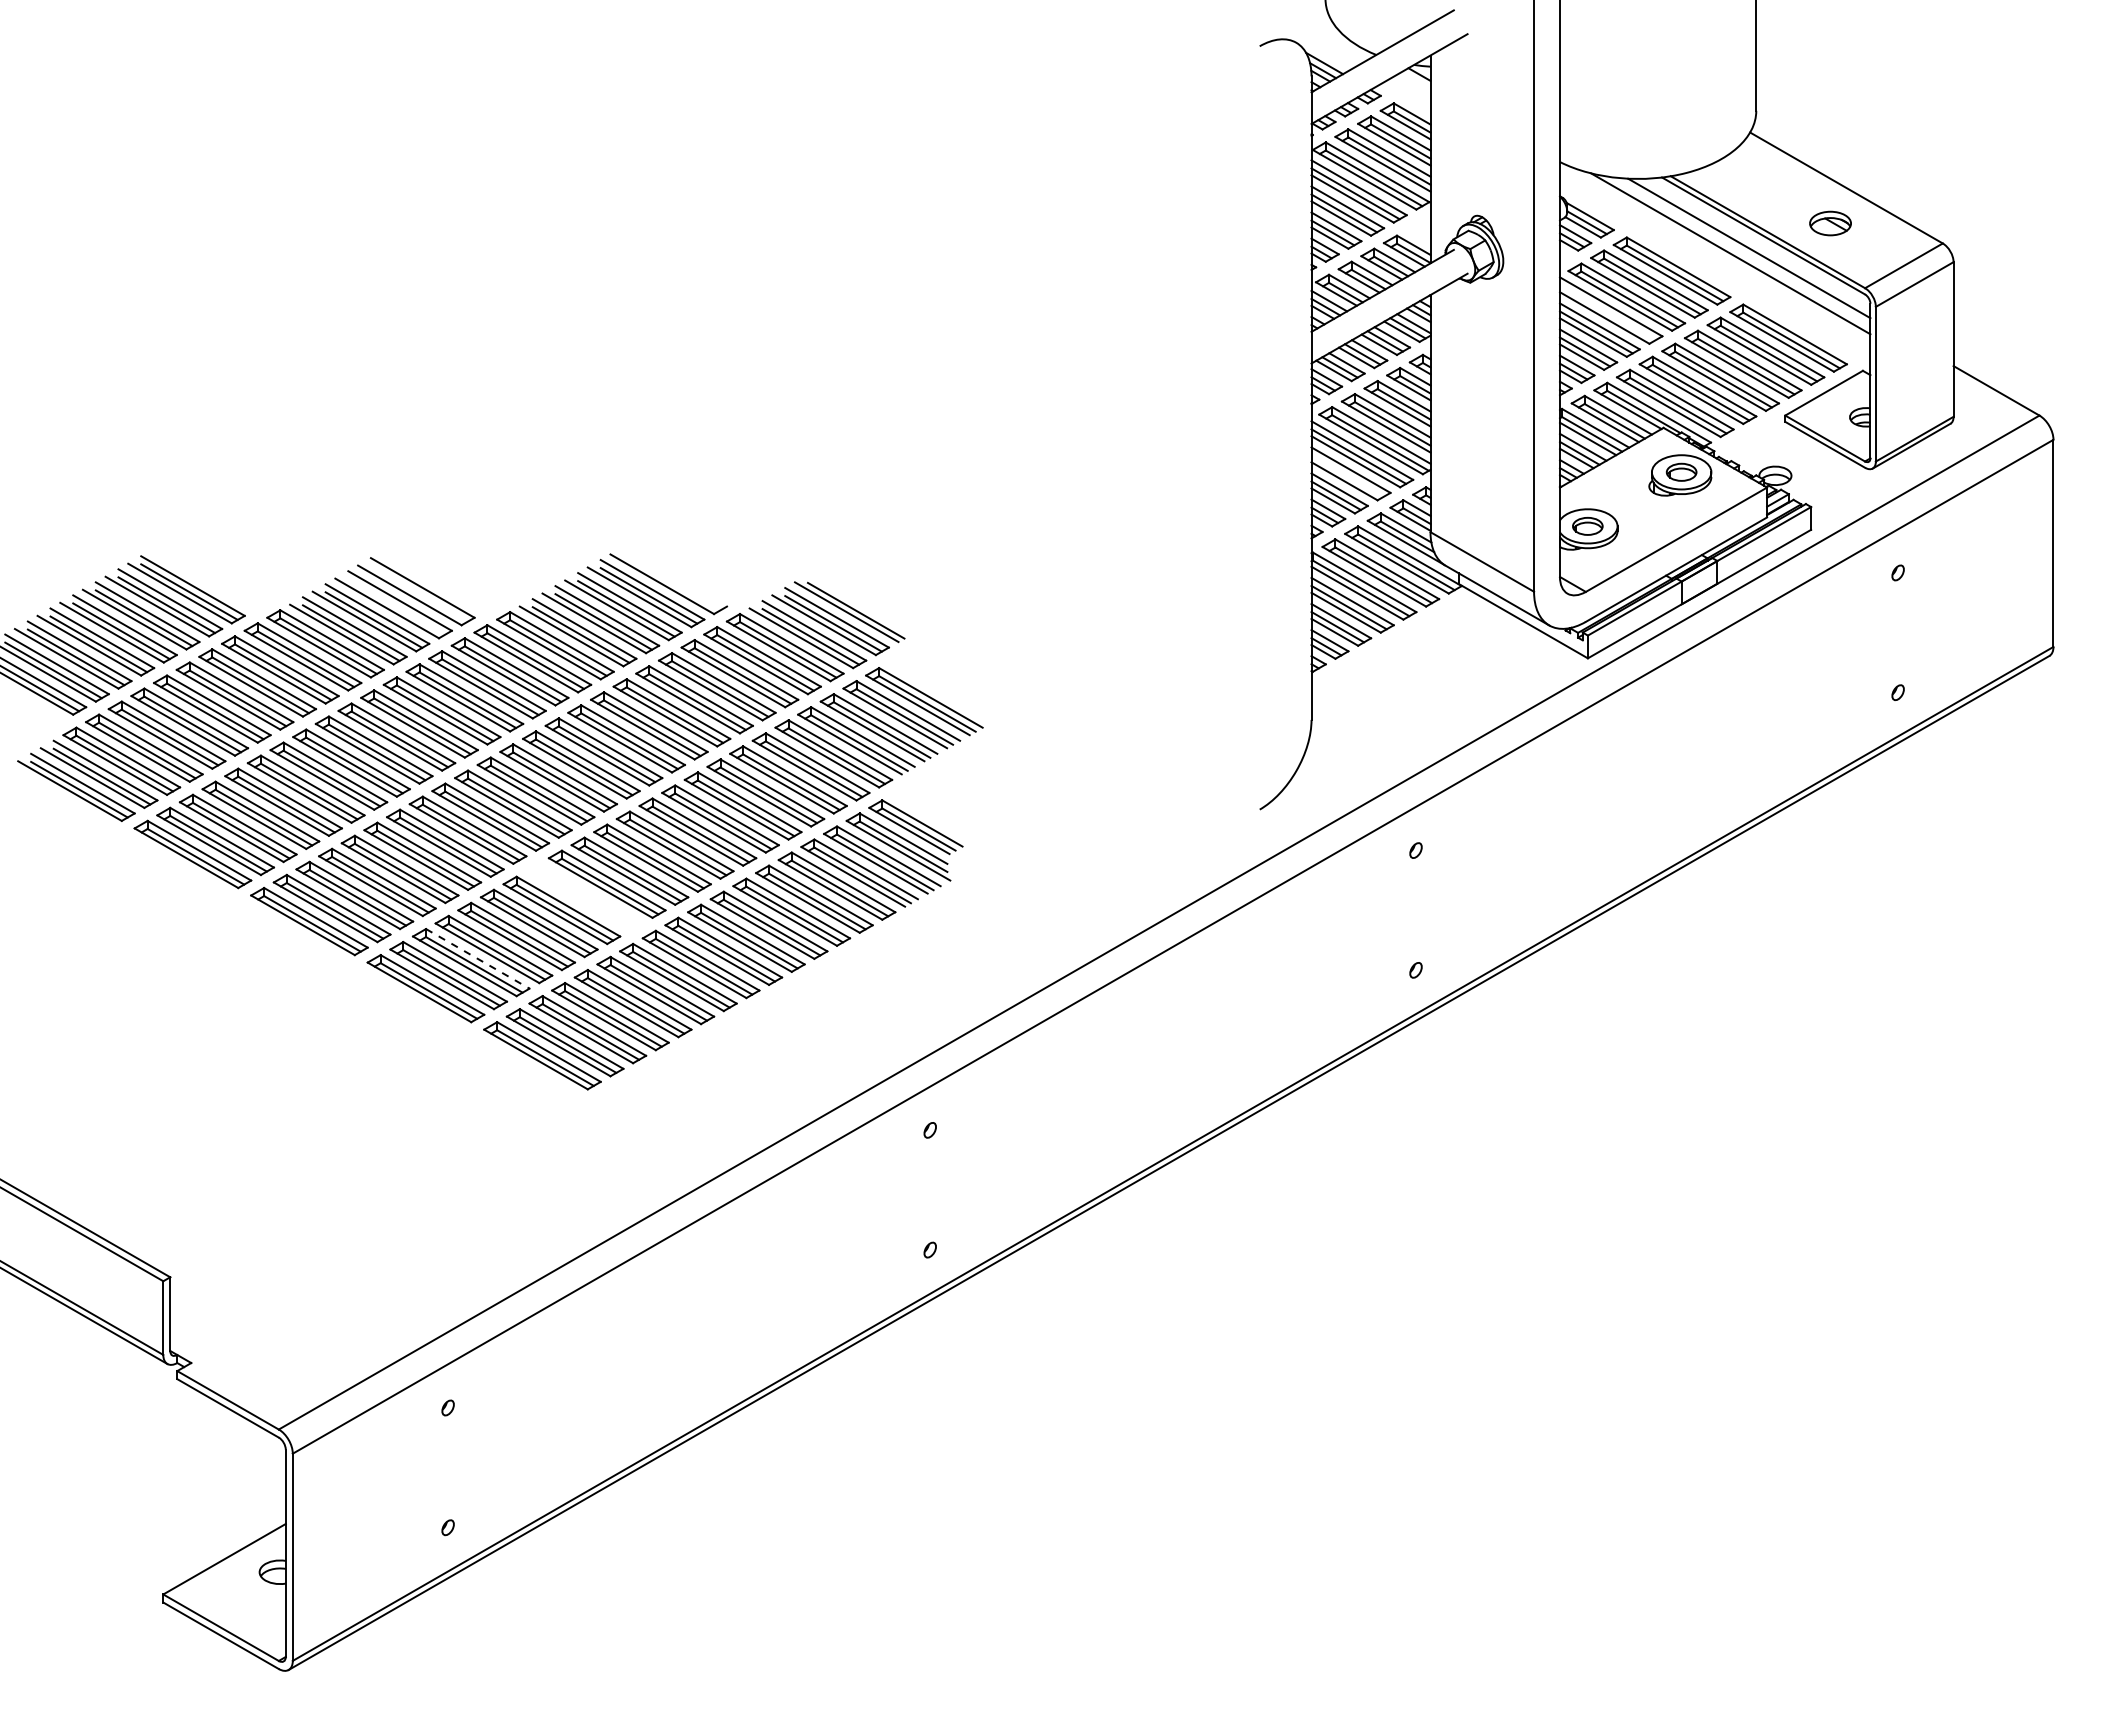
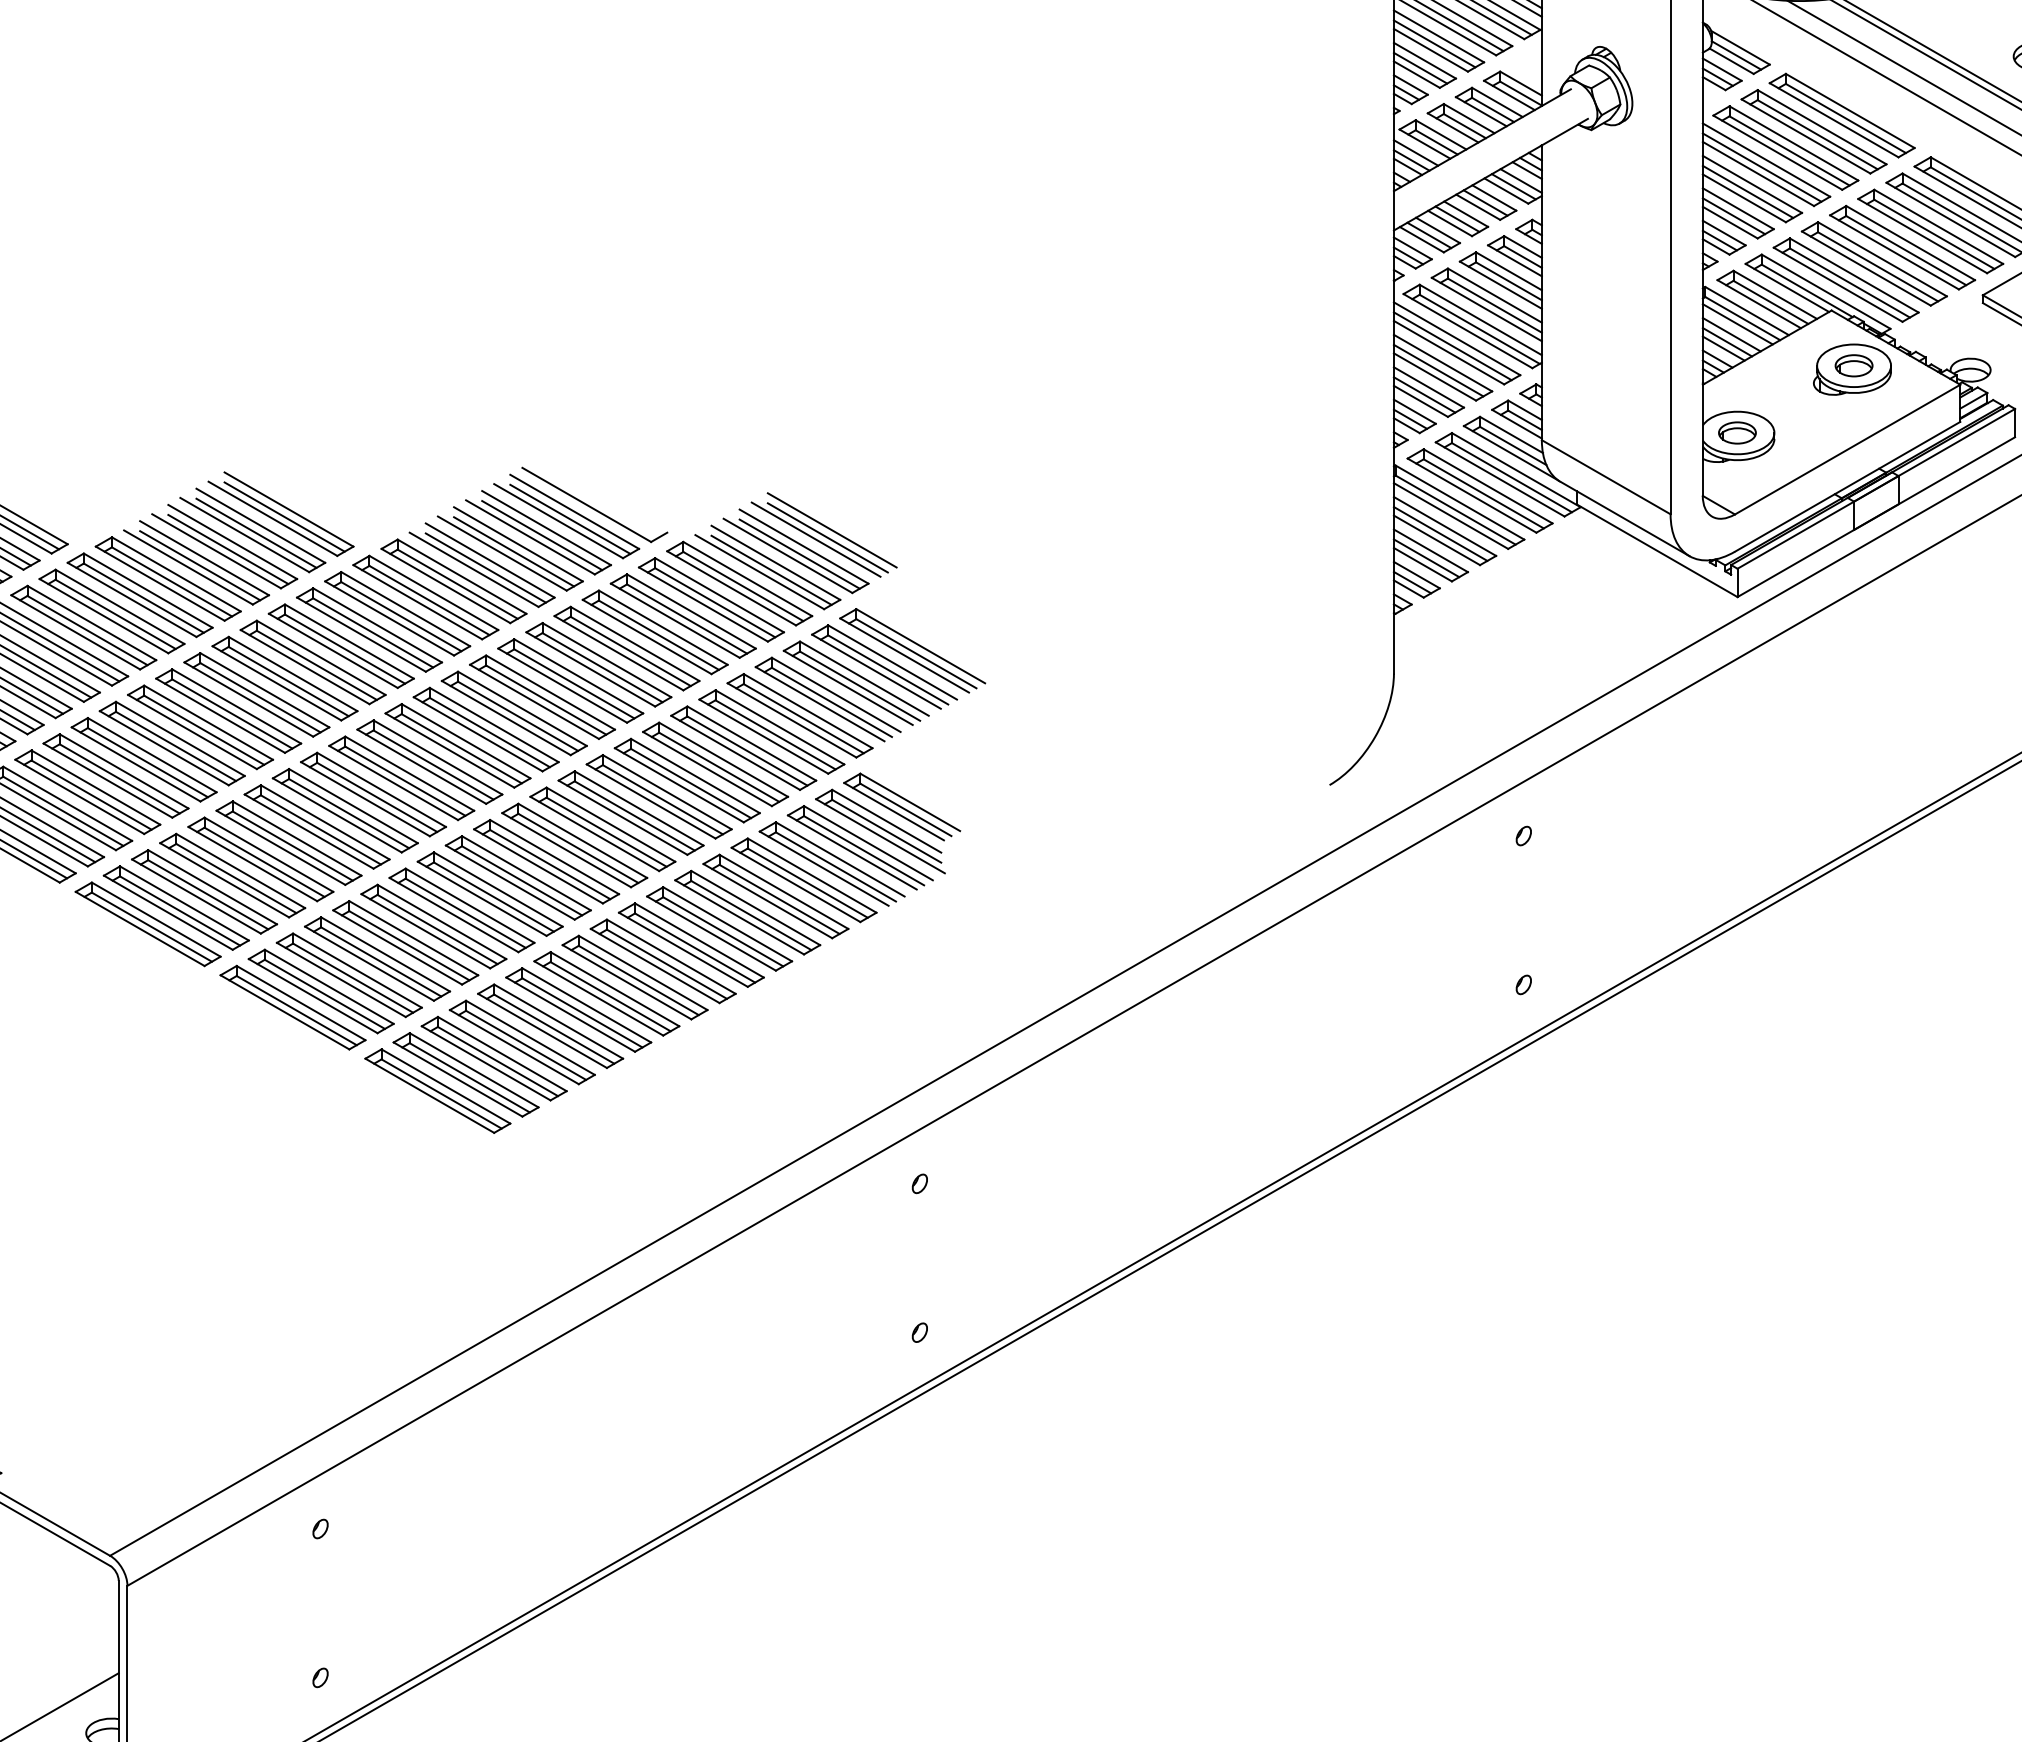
line: (1607, 312) -> (1761, 167), added
line: (1347, 475) -> (1438, 369), added
line: (418, 593) -> (283, 516), added
line: (859, 604) -> (831, 530), added
line: (396, 606) -> (256, 532), added
part: (584, 896) -> (490, 893), added
line: (477, 958) -> (357, 970), dashed -> solid

